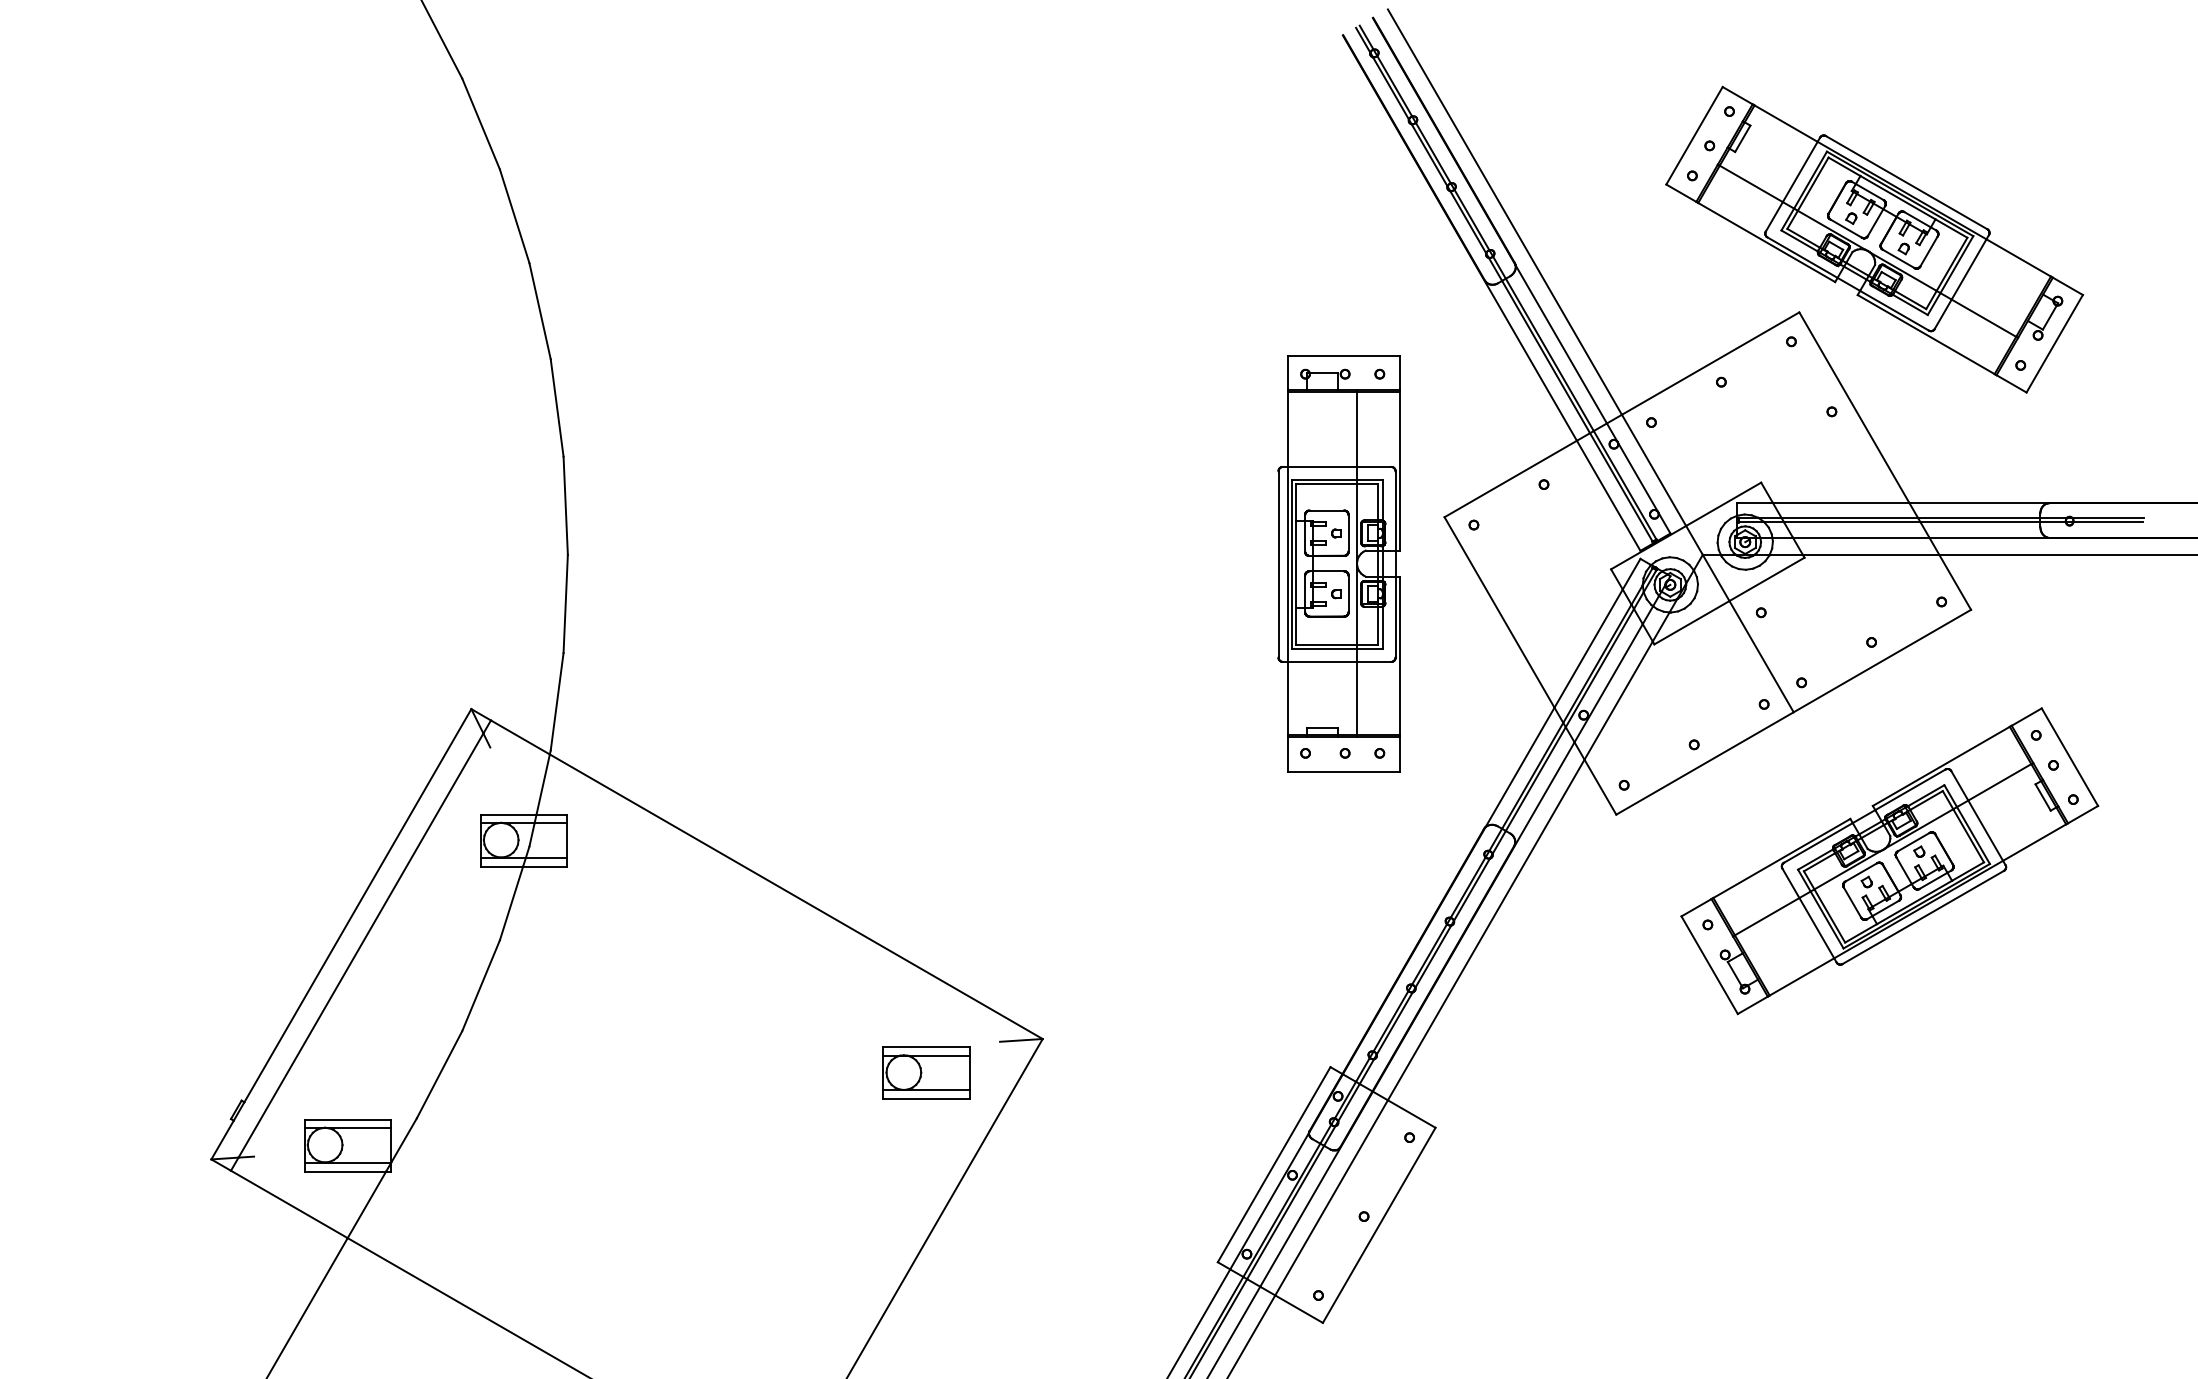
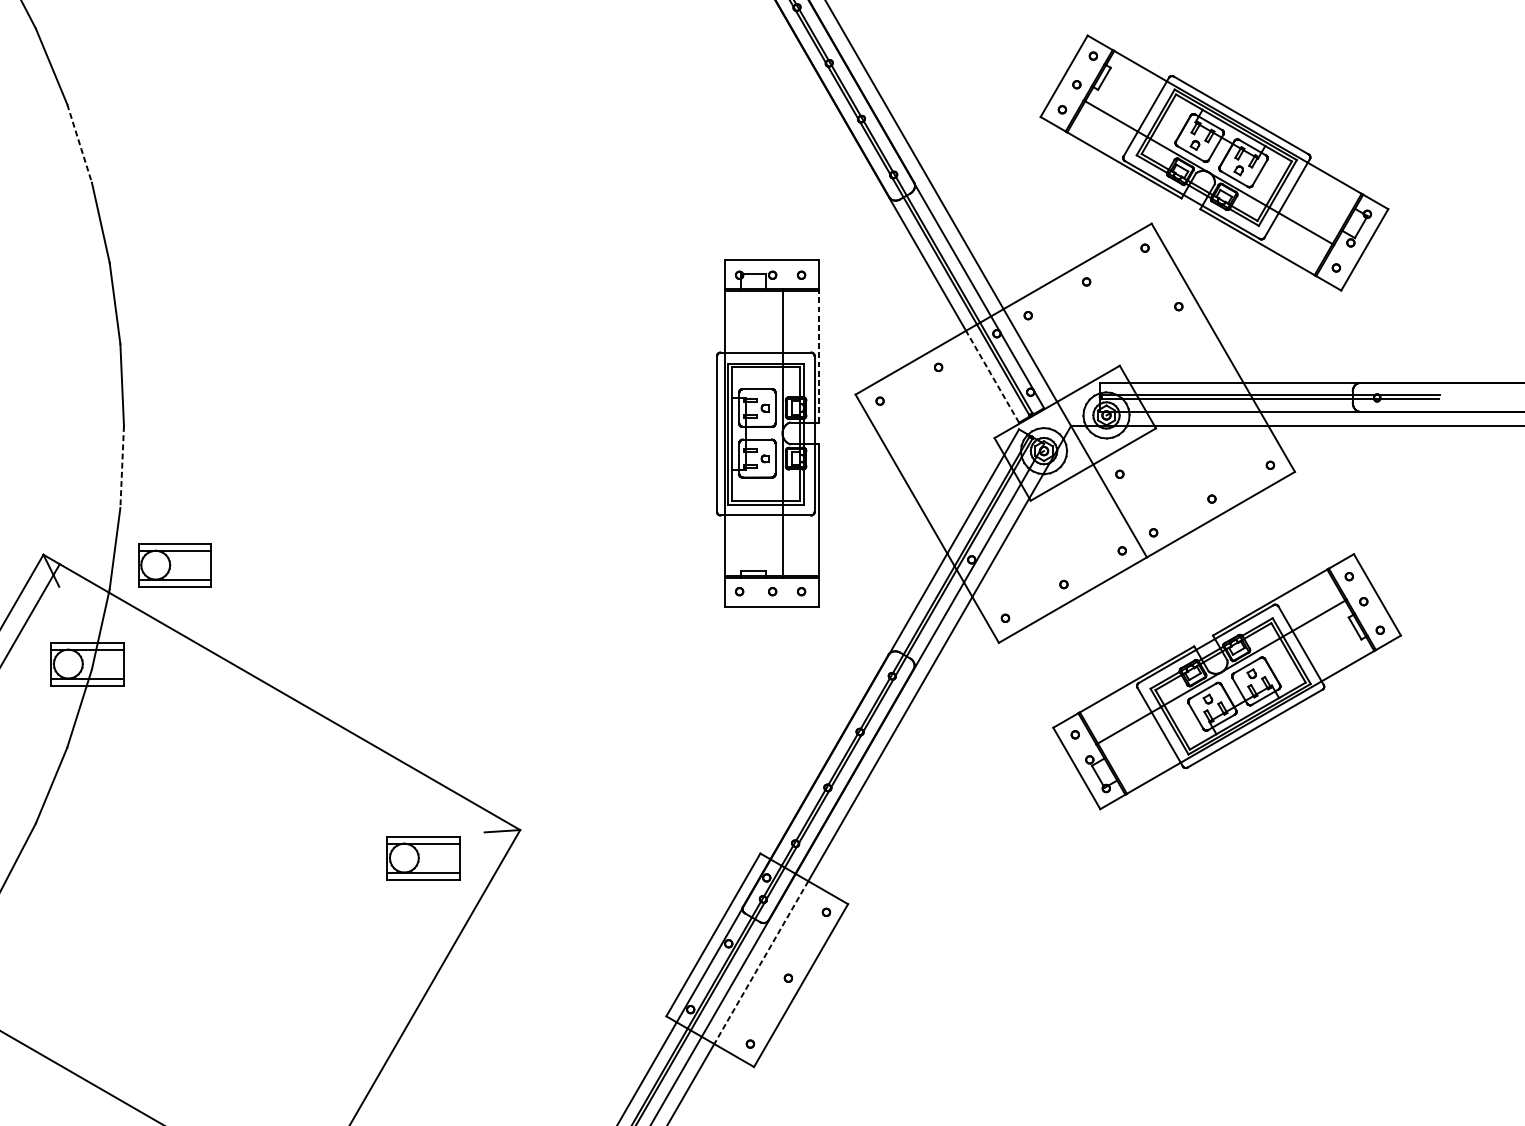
line: (514, 216) -> (79, 143), solid -> dashed
line: (1400, 471) -> (818, 356), solid -> dashed
line: (1608, 495) -> (992, 376), solid -> dashed
line: (565, 604) -> (122, 467), solid -> dashed
part: (628, 721) -> (174, 565), added
line: (1331, 1197) -> (761, 962), solid -> dashed

